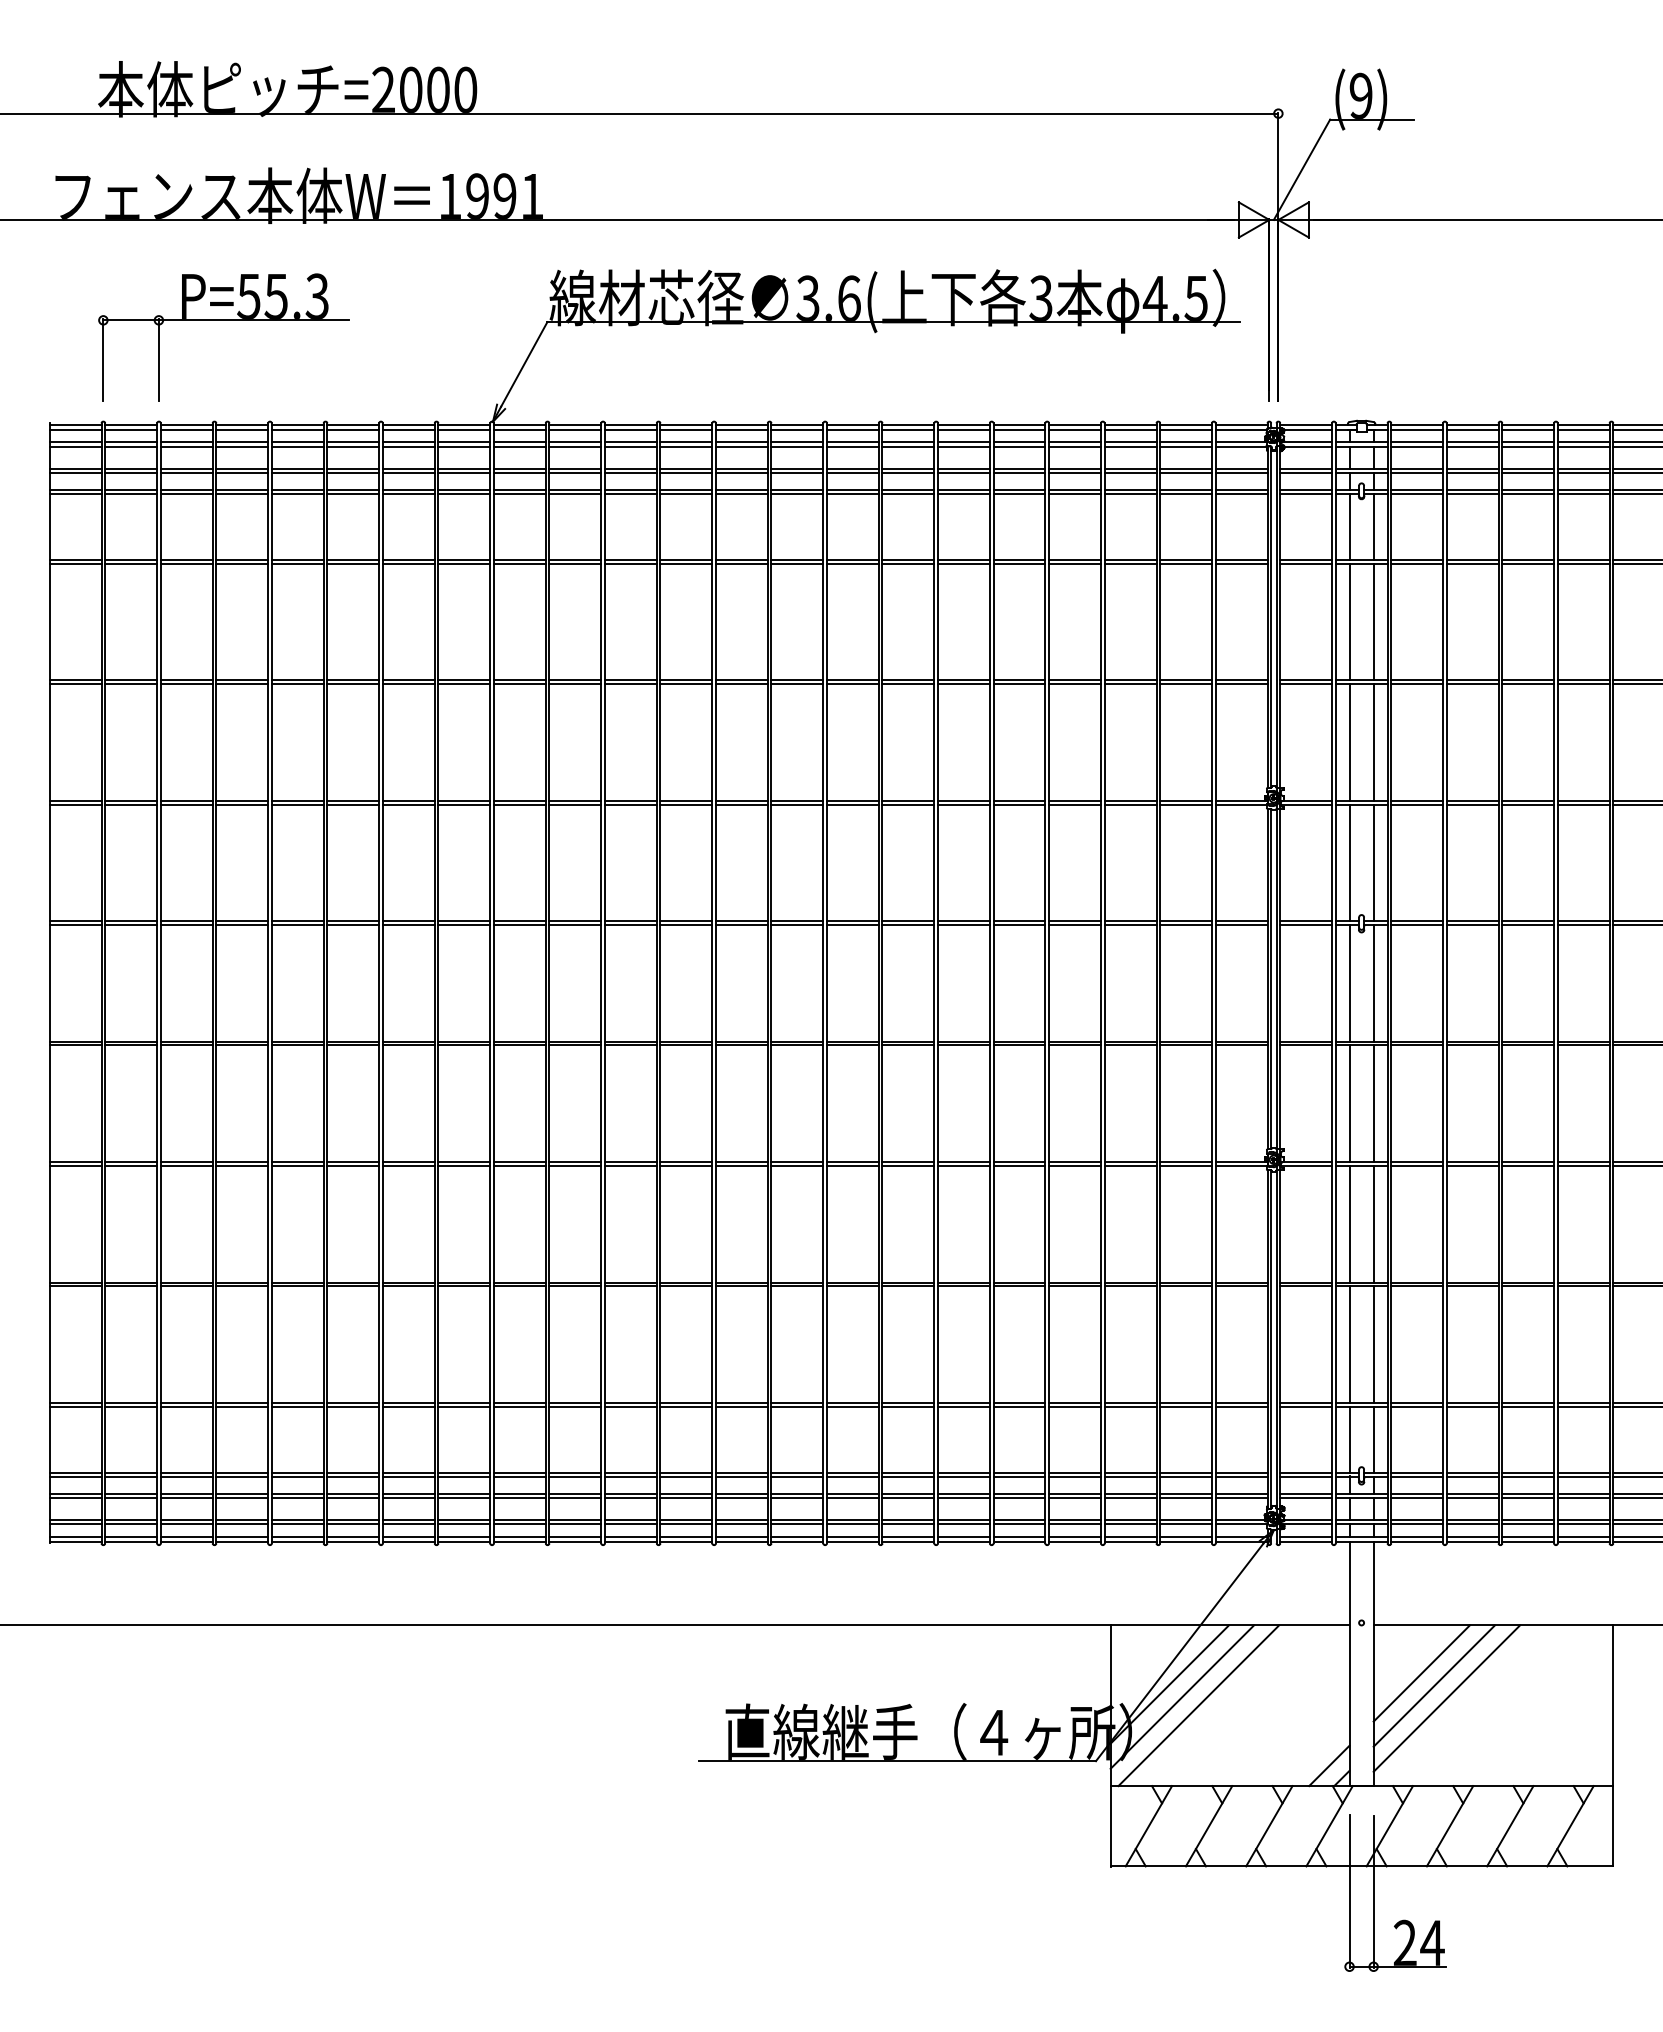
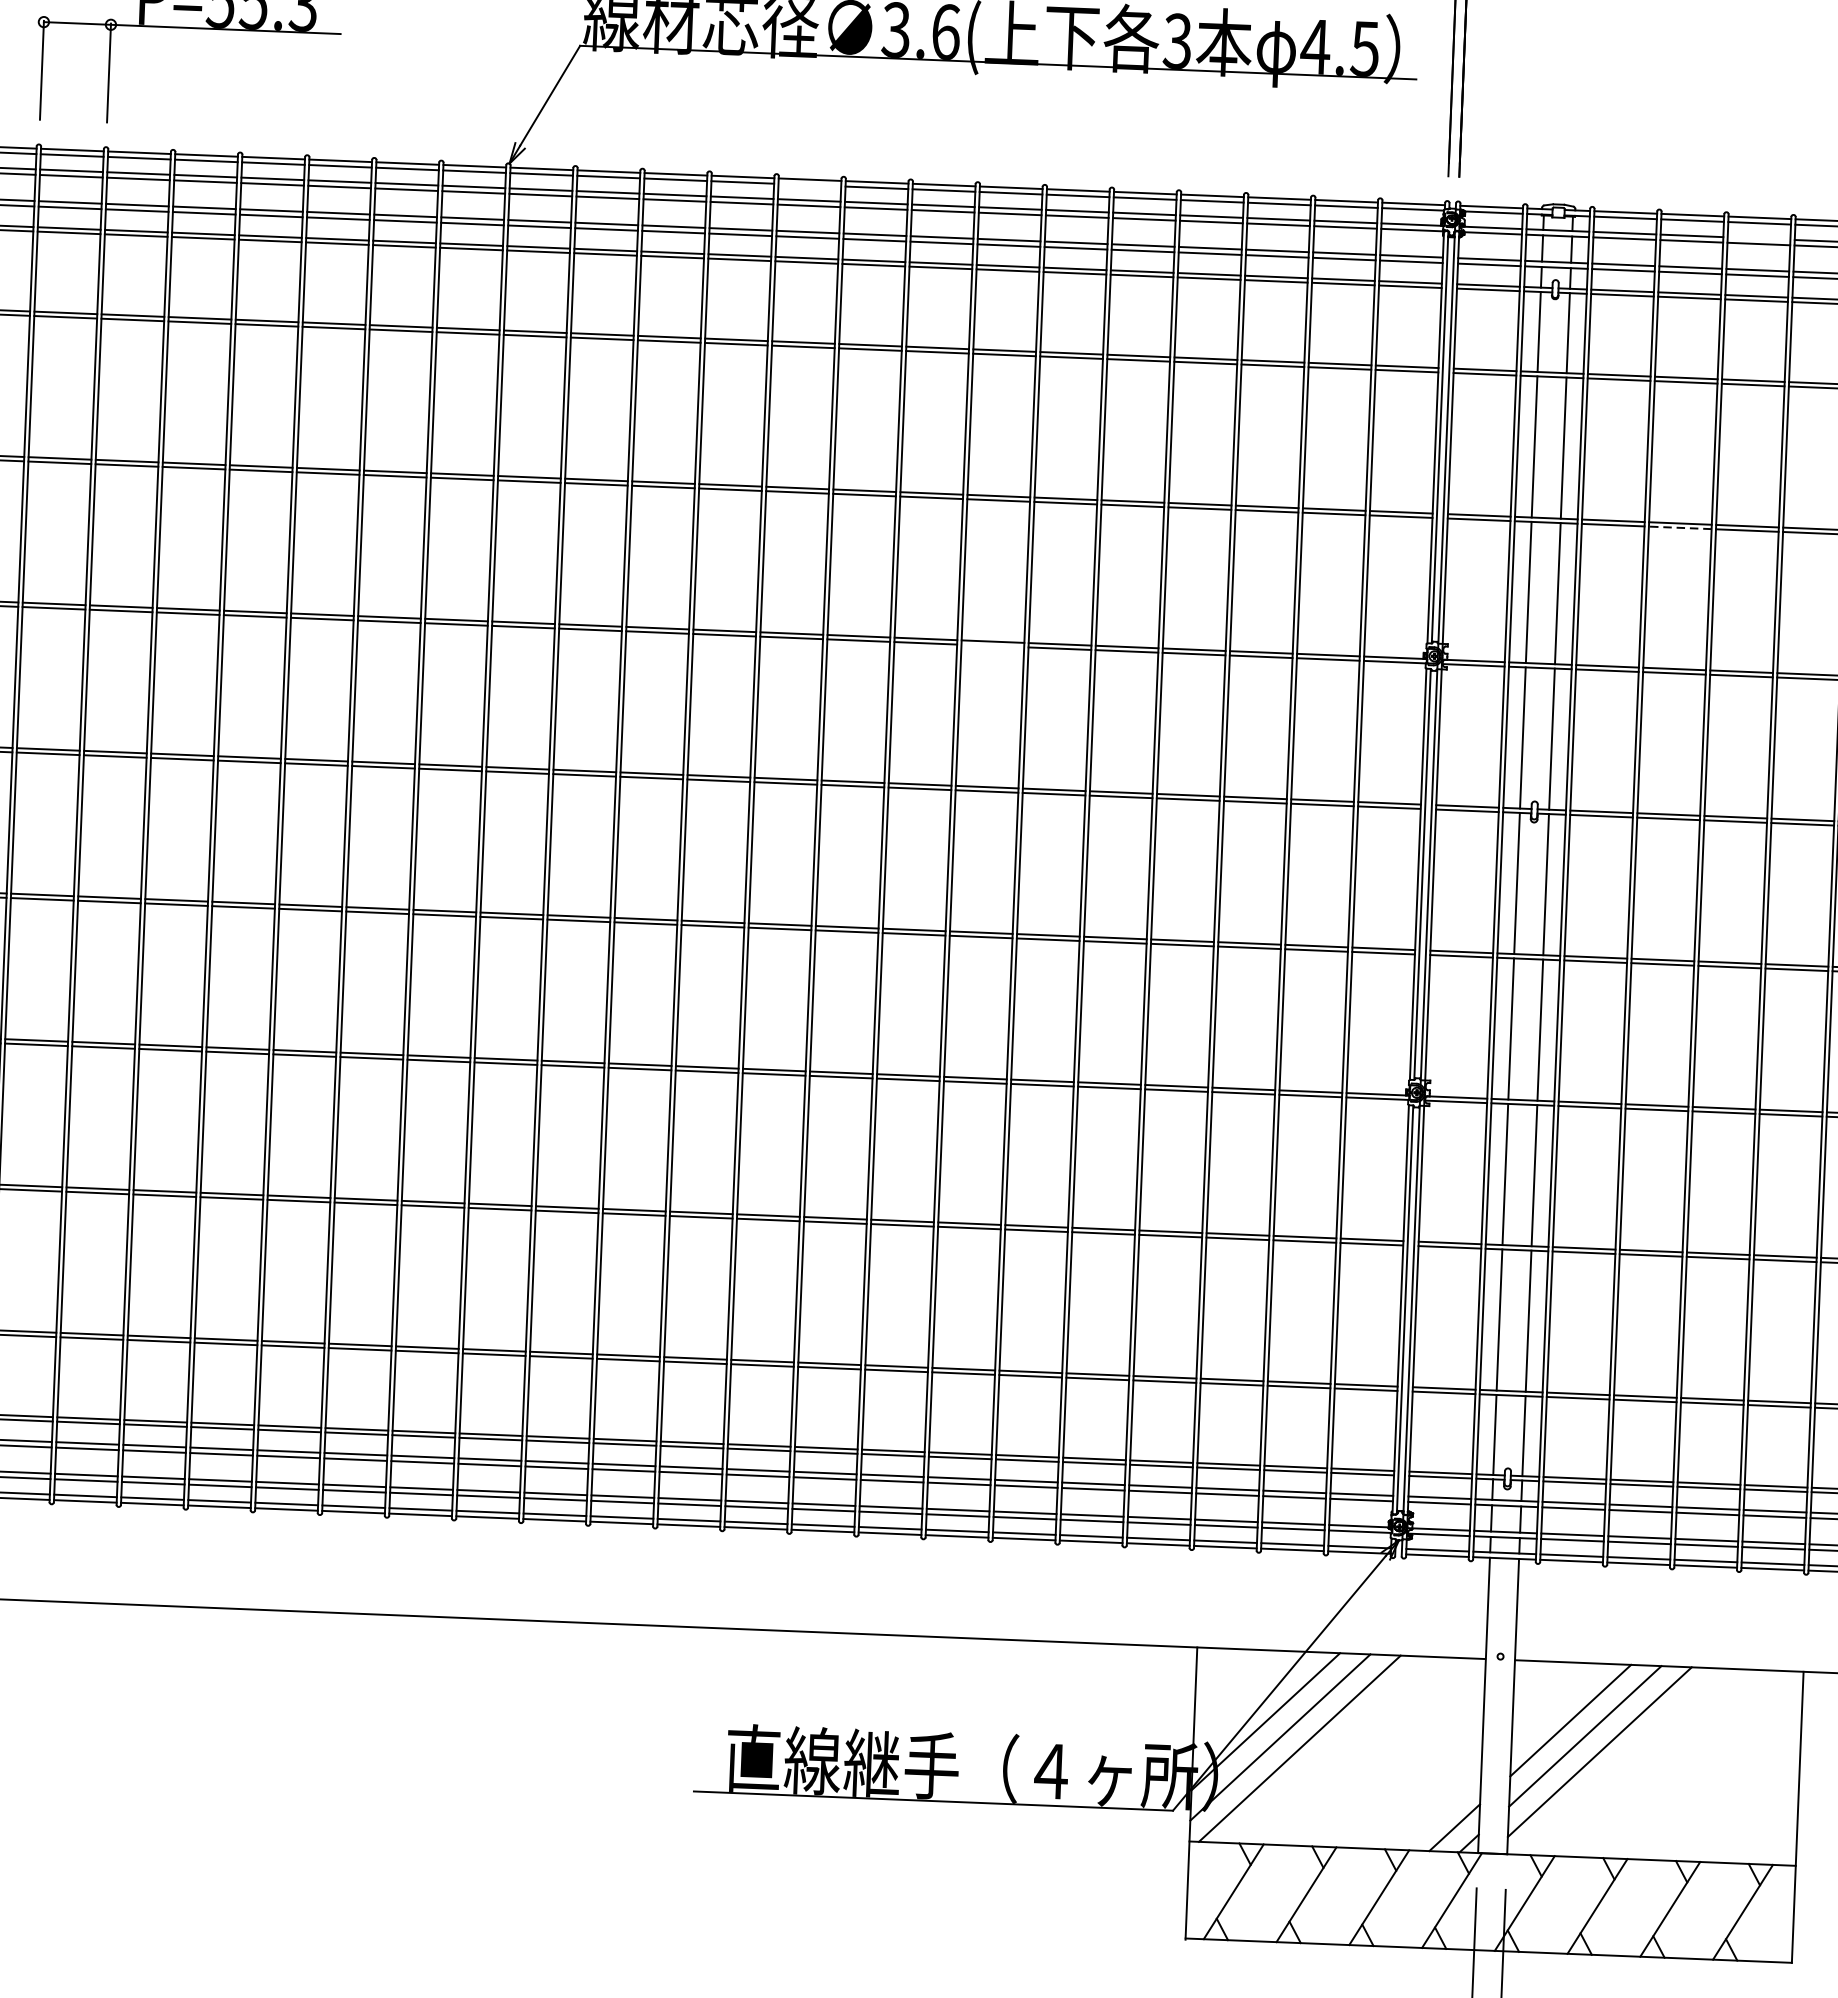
line: (741, 429) -> (809, 184), removed
line: (1528, 442) -> (1759, 238), removed
line: (1472, 684) -> (1680, 528), solid -> dashed
line: (908, 804) -> (992, 646), removed

